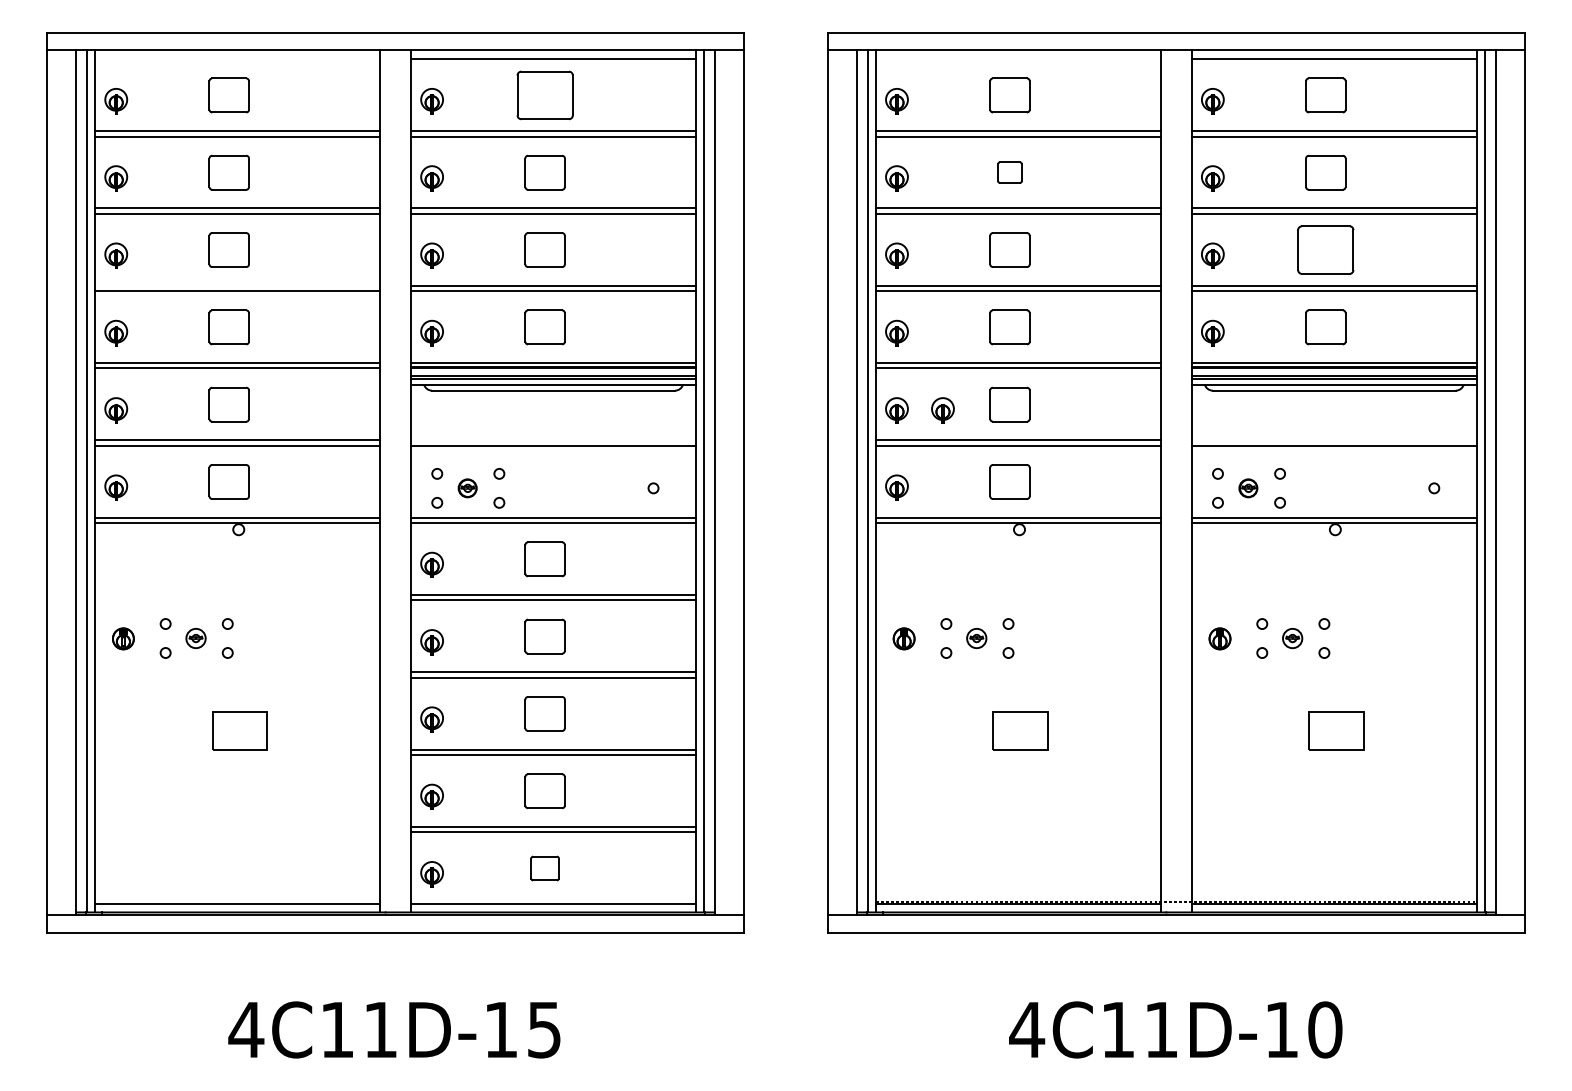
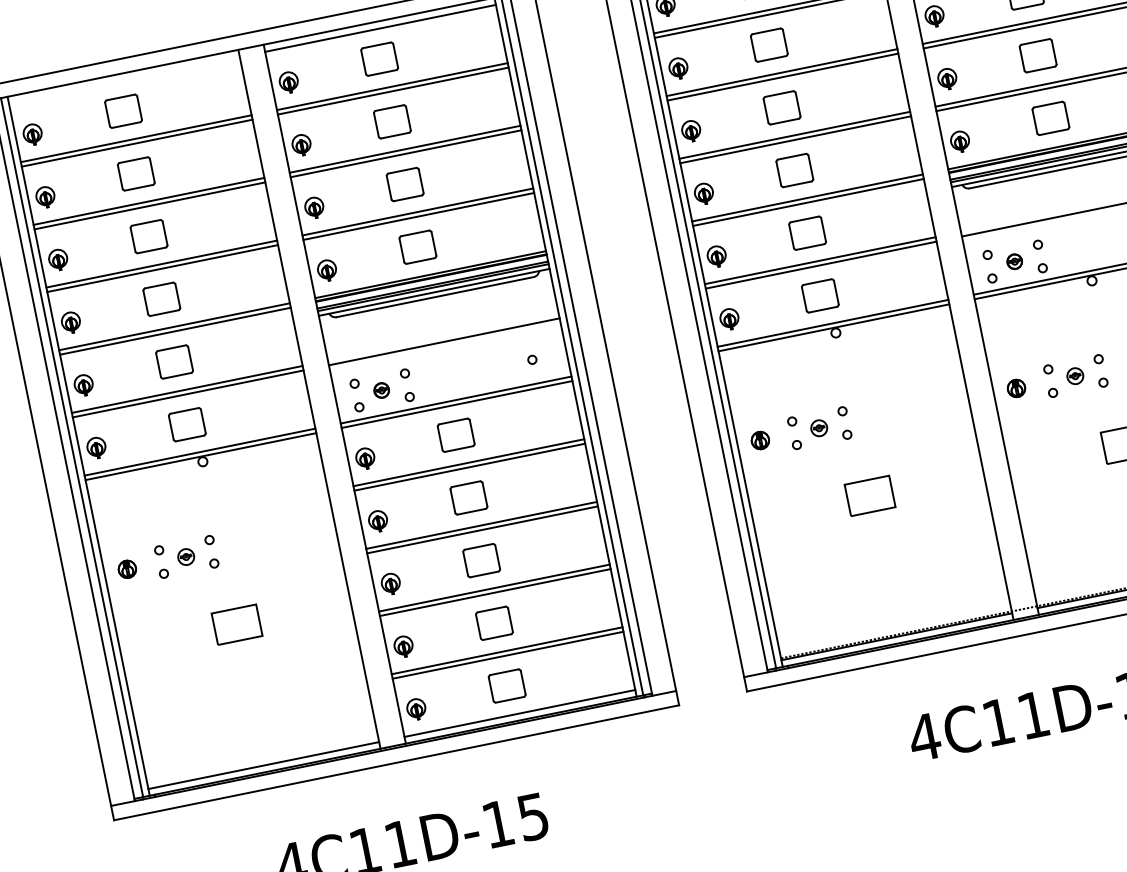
part: (544, 95) -> (379, 59), size x0.71
part: (1009, 172) -> (768, 45), size x1.67
part: (1325, 249) -> (1037, 55), size x0.71
line: (237, 285) -> (161, 264), added
part: (942, 410) -> (753, 249), removed
part: (544, 868) -> (506, 686), size x1.43

